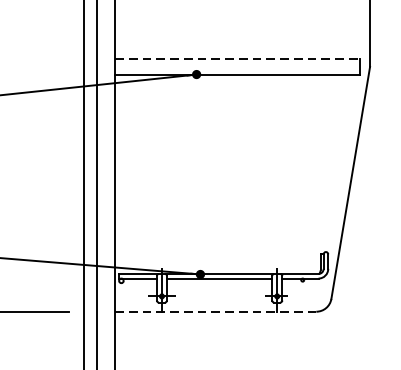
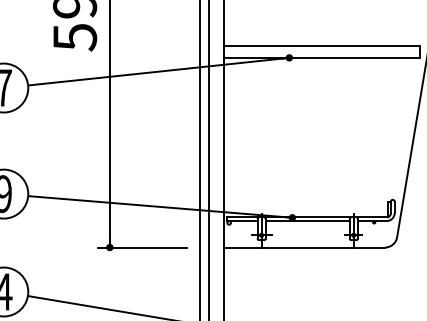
line: (236, 59) -> (321, 45), dashed -> solid
line: (216, 311) -> (305, 247), dashed -> solid

